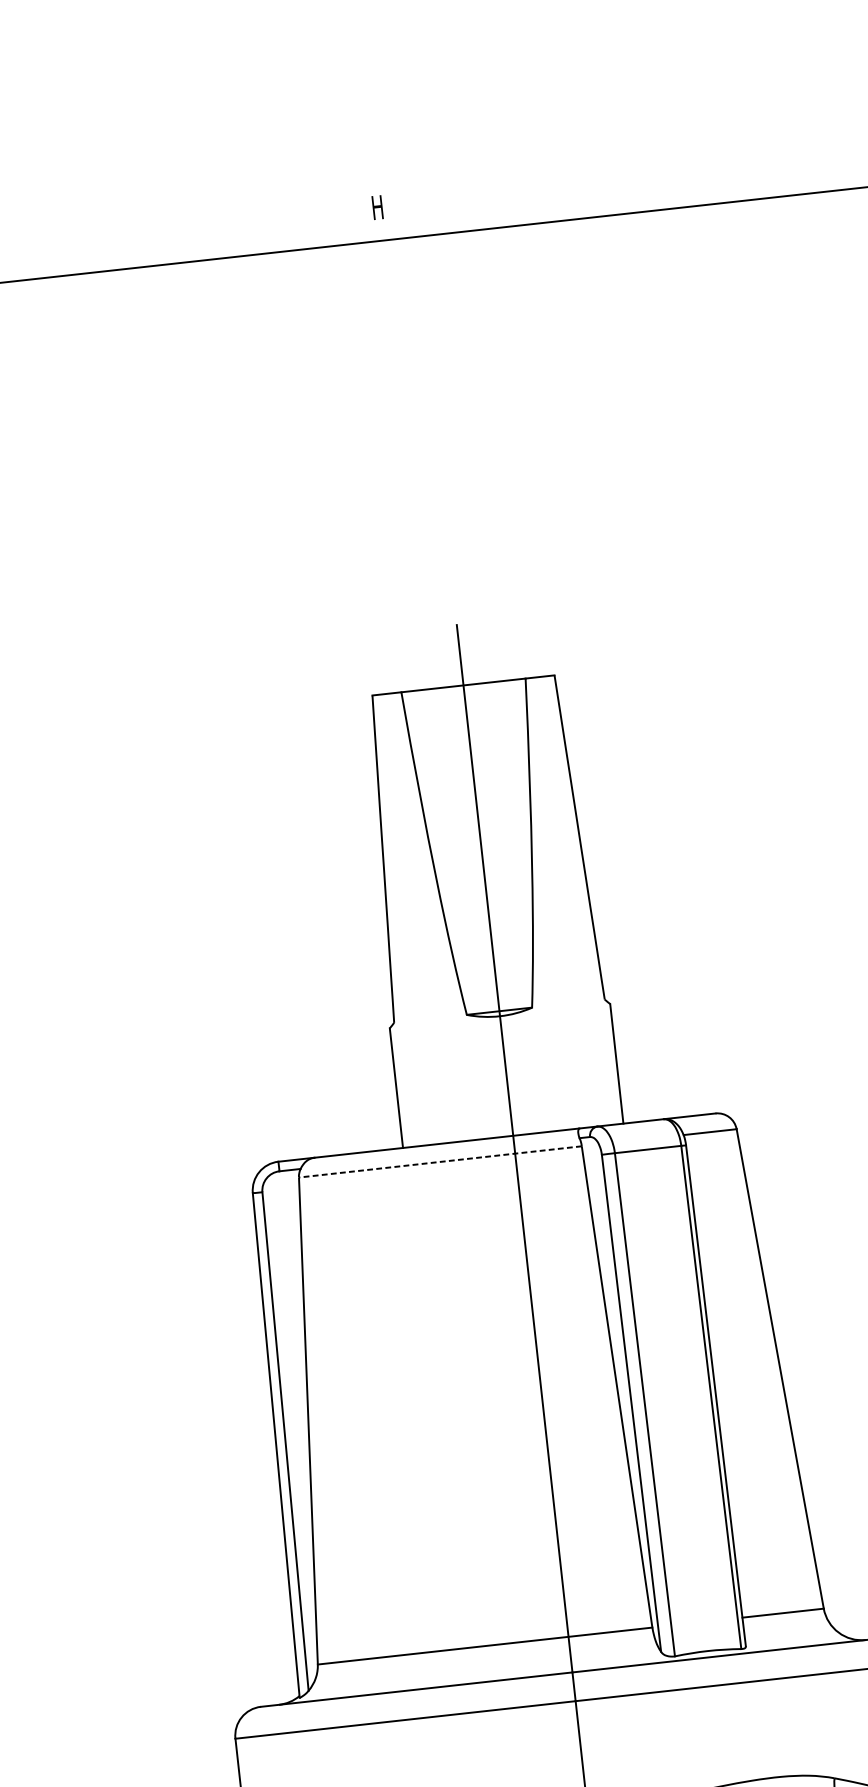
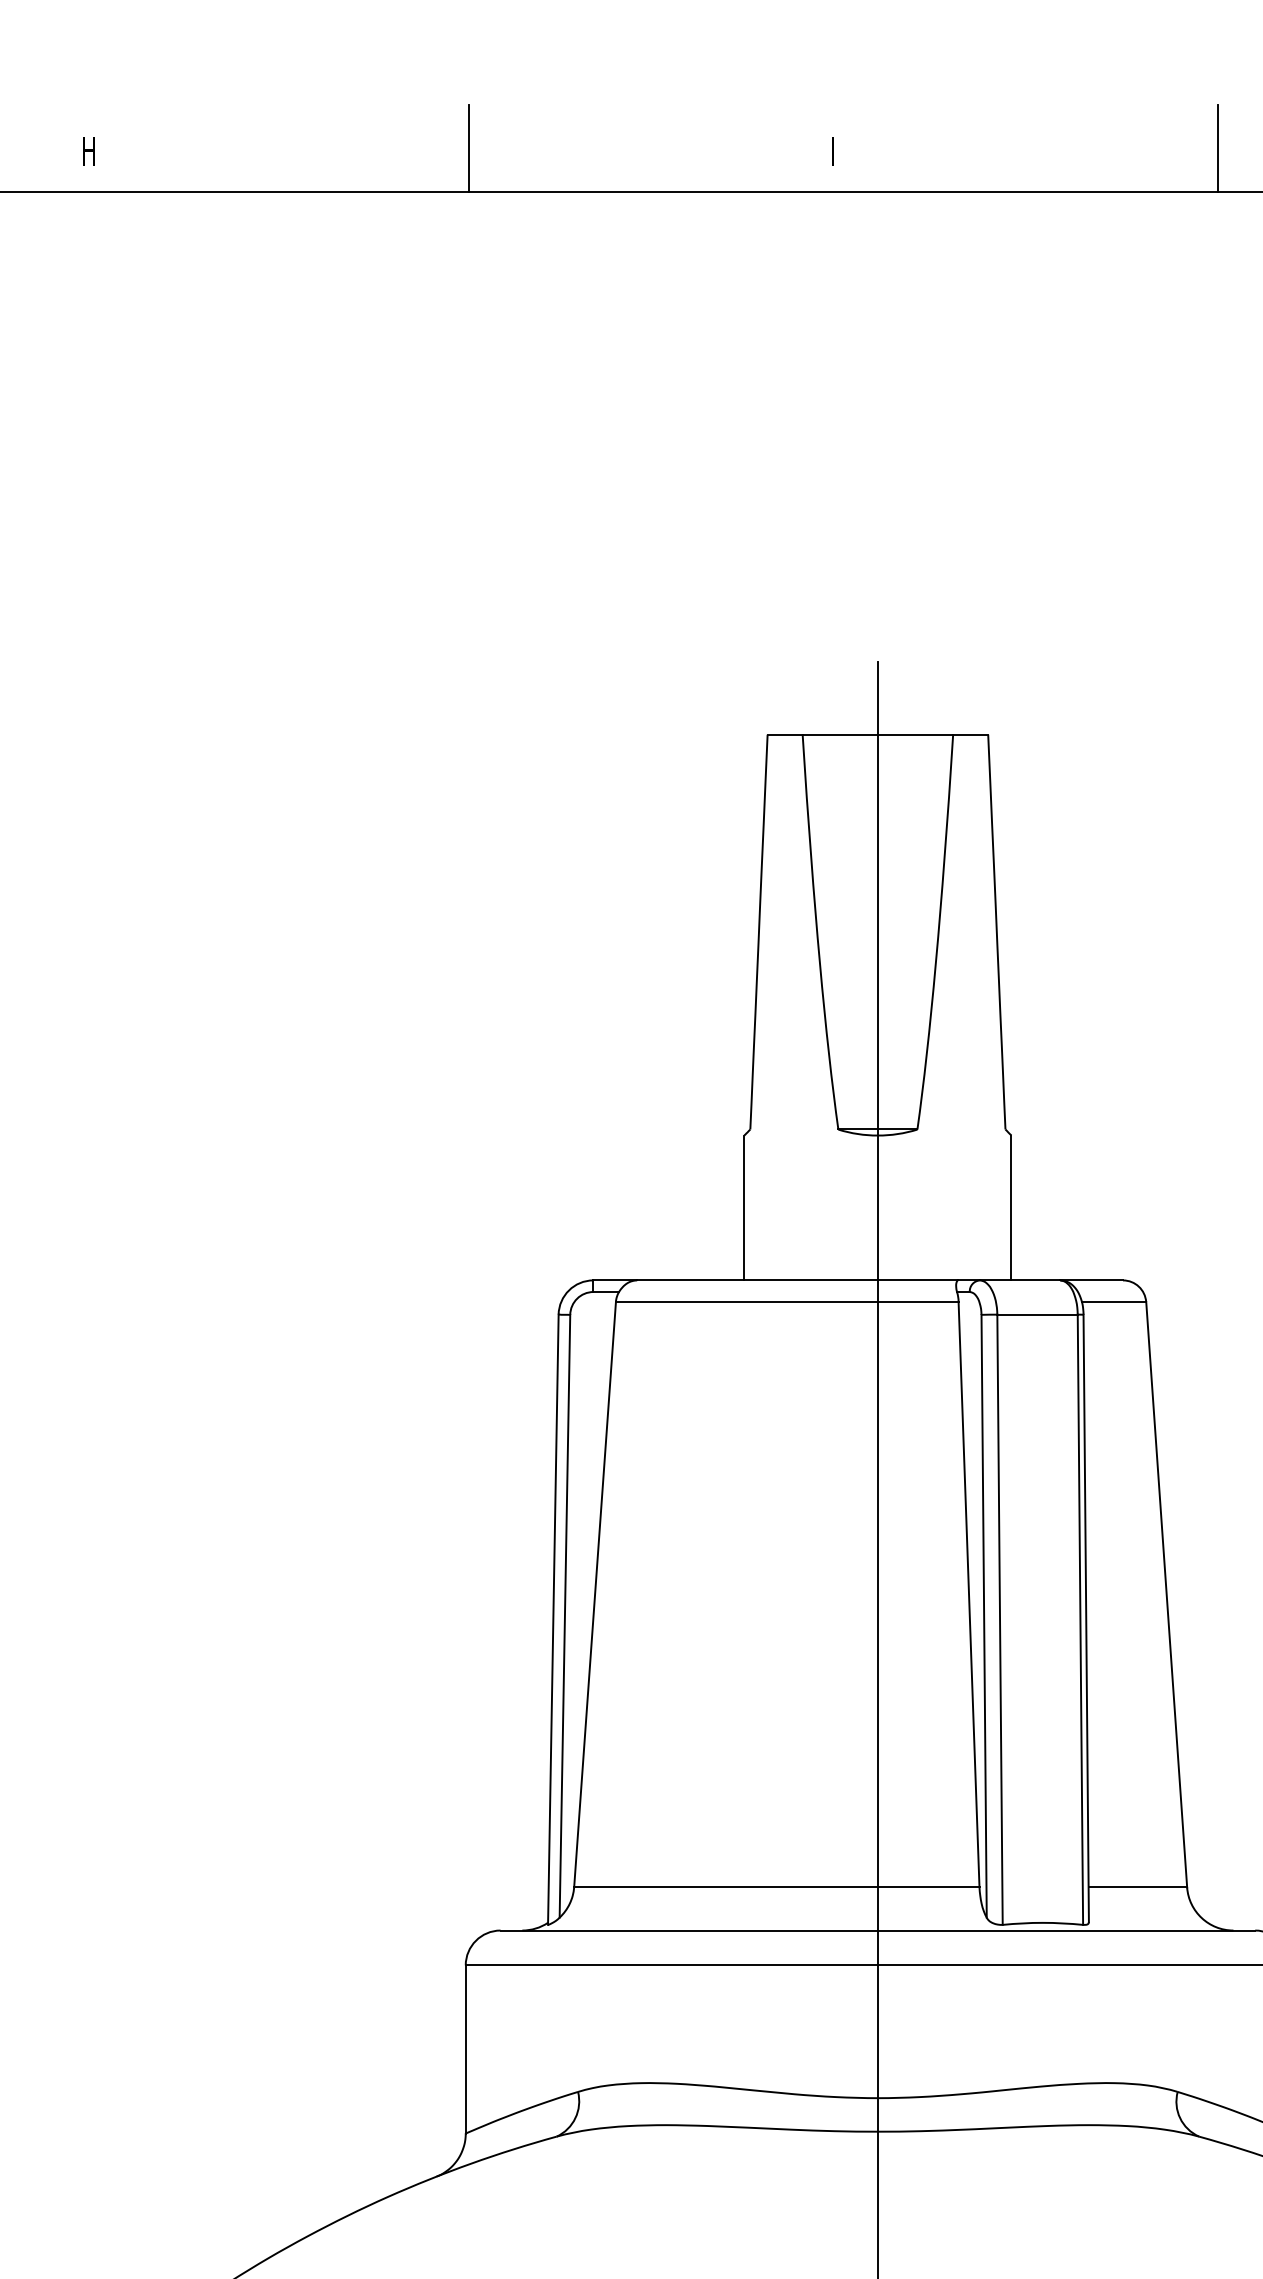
line: (691, 169) -> (1218, 147), added
text: (377, 207) -> (838, 151), H -> I
line: (72, 238) -> (468, 147), added
line: (439, 1162) -> (786, 1302), dashed -> solid

